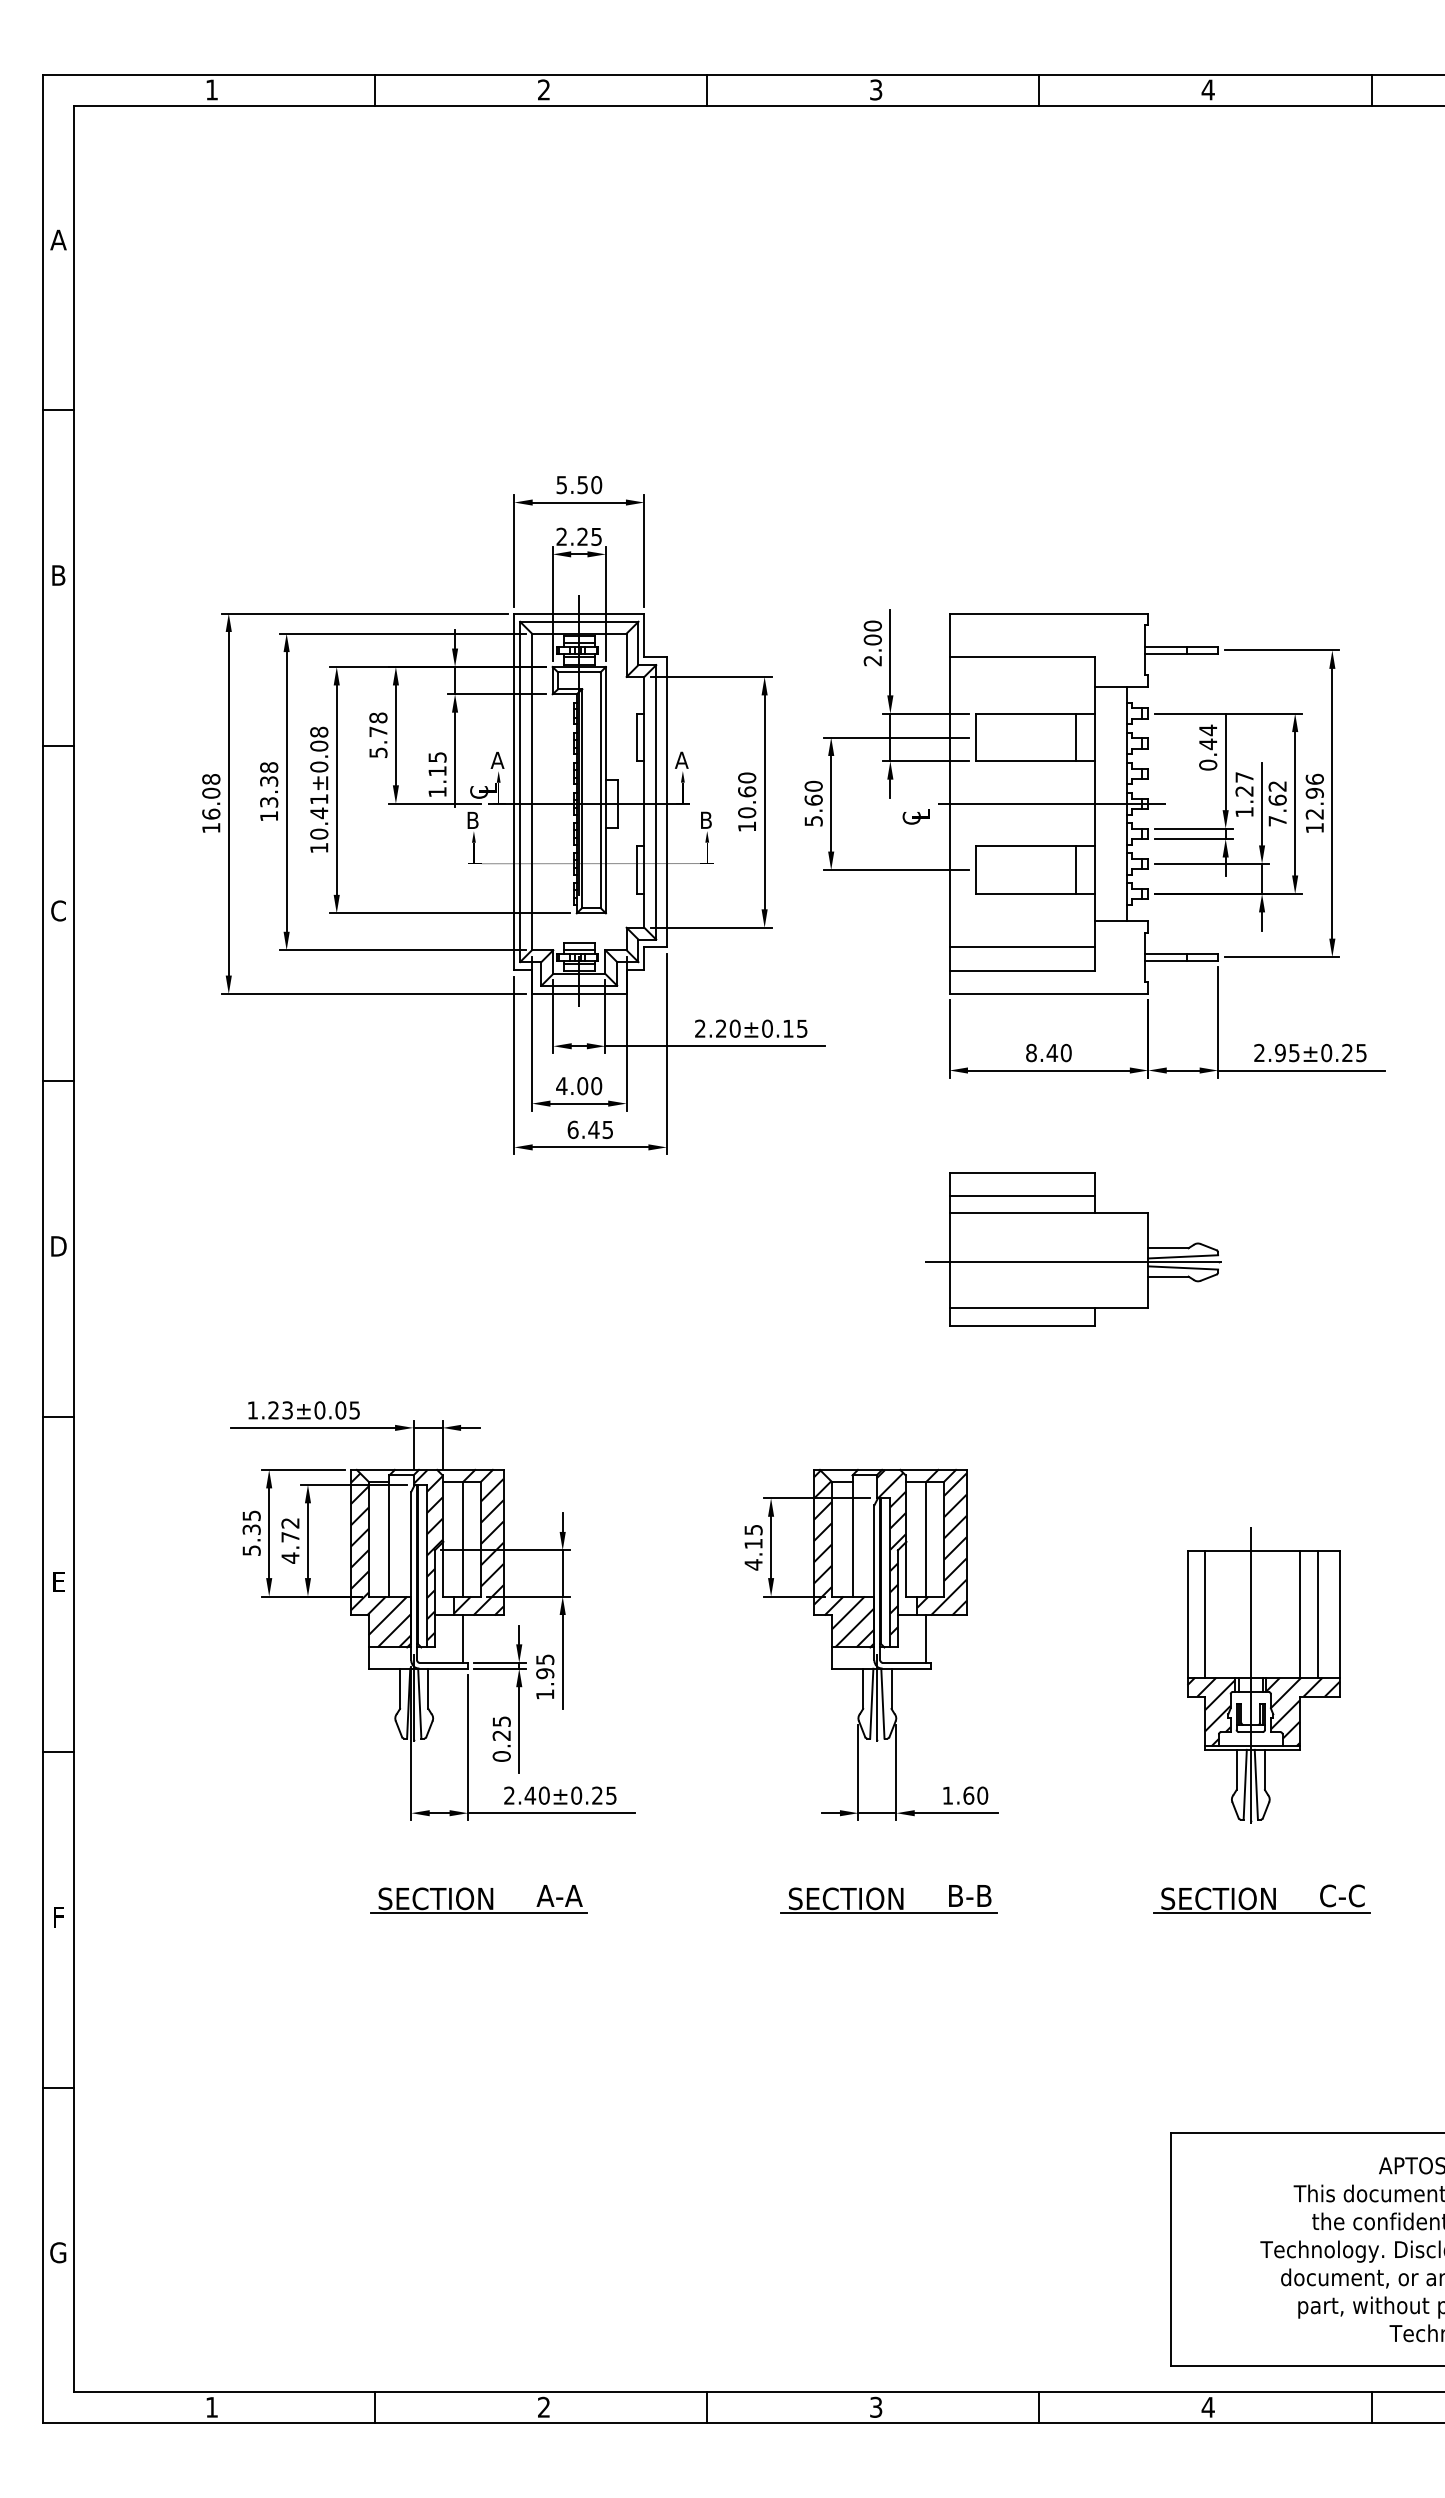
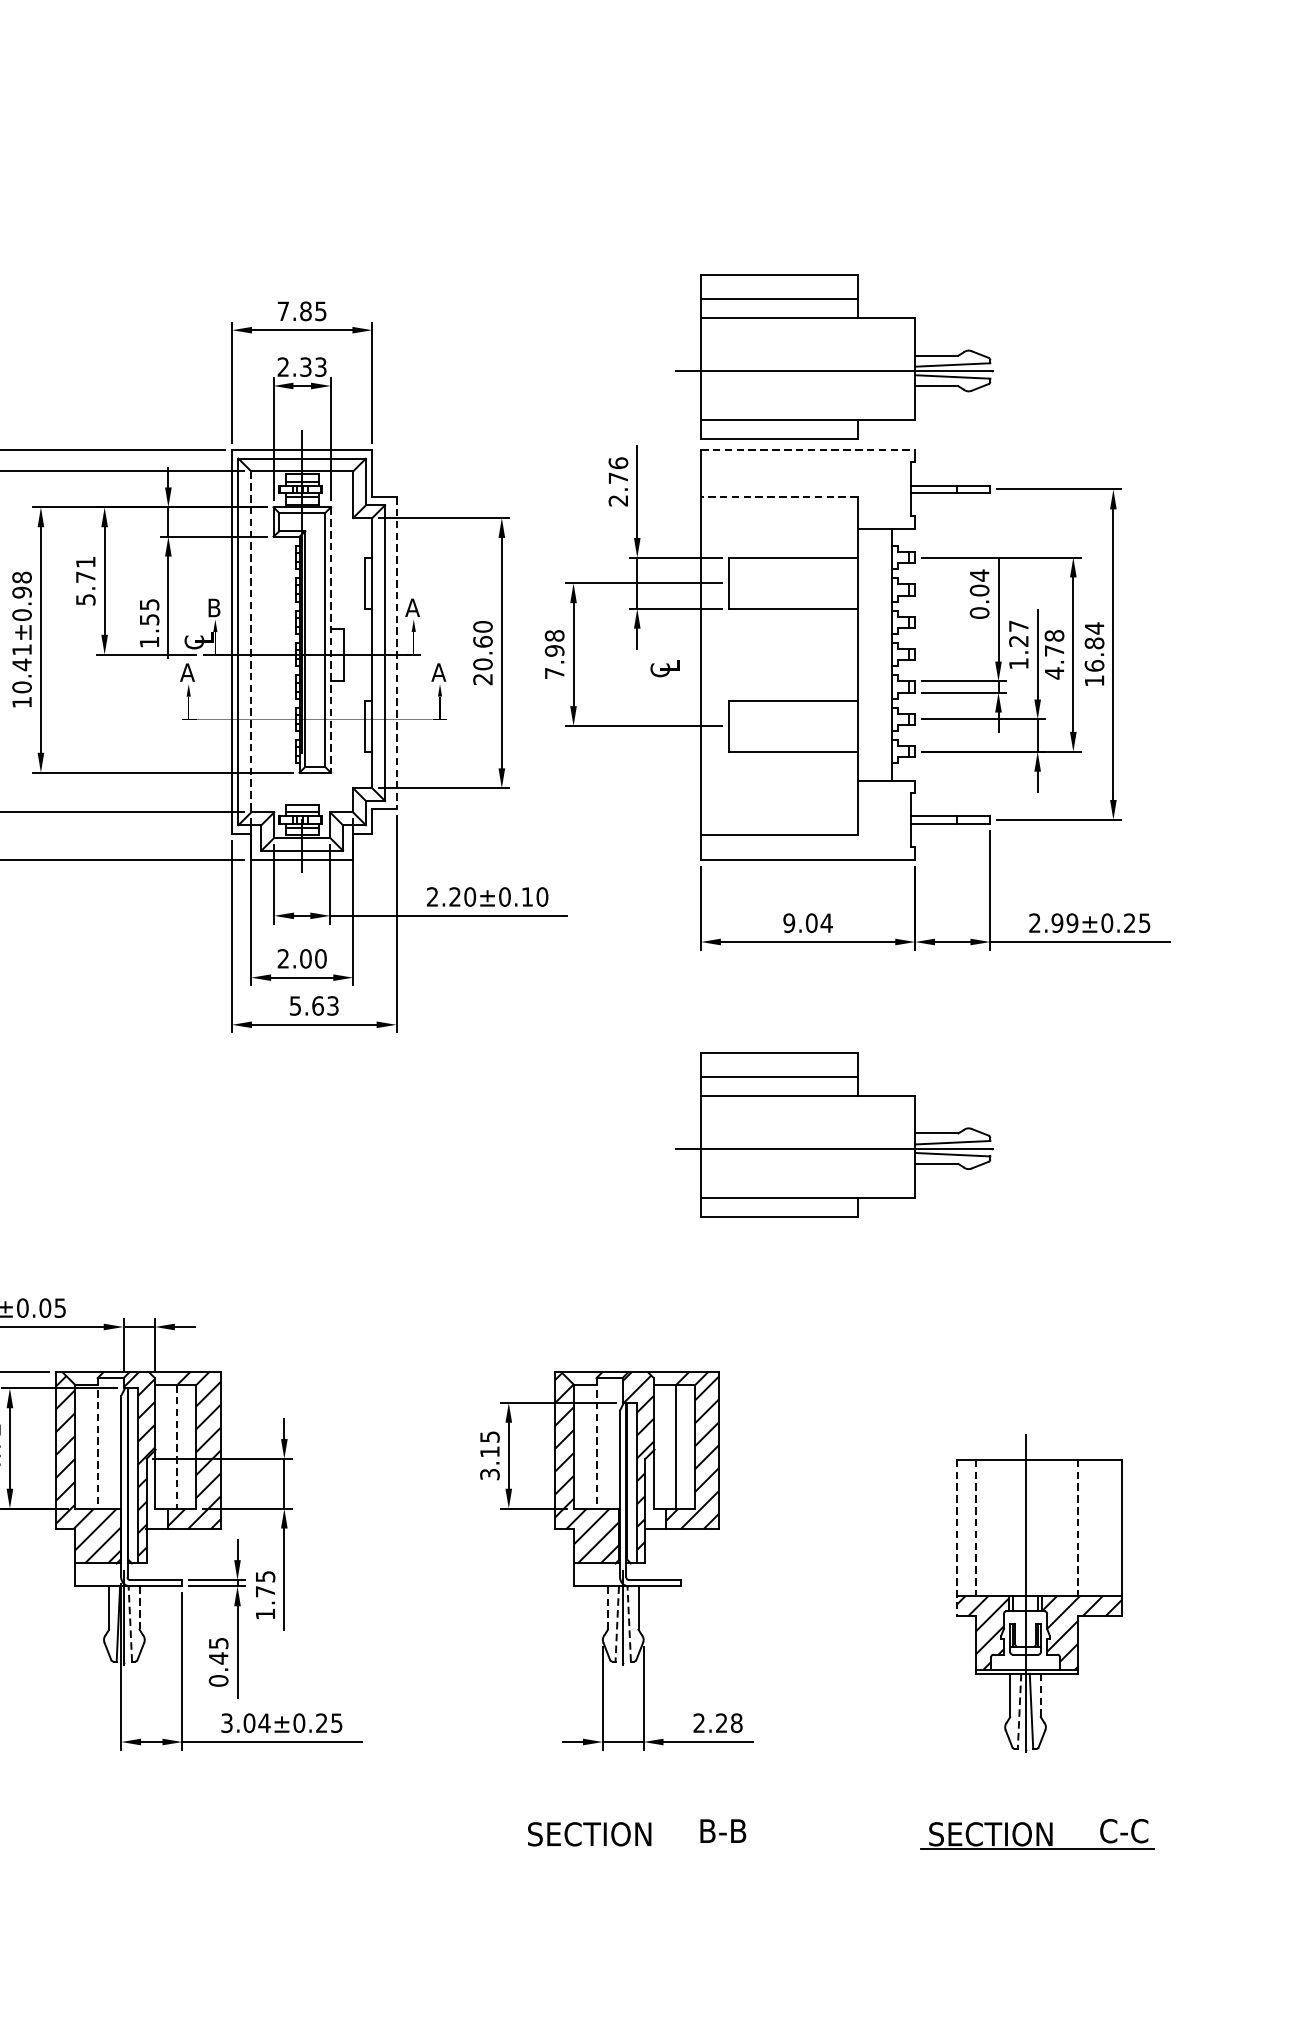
text: (579, 484) -> (302, 310), 5.50 -> 7.85
part: (1073, 527) -> (834, 357), added
text: (589, 536) -> (313, 366), 2.25 -> 2.33
line: (1049, 613) -> (808, 449), solid -> dashed
text: (872, 632) -> (618, 470), 2.00 -> 2.76
line: (1022, 657) -> (779, 497), solid -> dashed
text: (378, 717) -> (85, 561), 5.78 -> 5.71
line: (1076, 737) -> (837, 583), removed
text: (1208, 744) -> (979, 590), 0.44 -> 0.04
text: (319, 745) -> (22, 591), 10.41±0.08 -> 10.41±0.98
text: (497, 759) -> (214, 606), A -> B
text: (437, 771) -> (149, 619), 1.15 -> 1.55
line: (605, 790) -> (330, 640), solid -> dashed
line: (531, 792) -> (250, 642), solid -> dashed
text: (1314, 796) -> (1094, 646), 12.96 -> 16.84
line: (666, 802) -> (396, 653), solid -> dashed
text: (813, 803) -> (554, 654), 5.60 -> 7.98
line: (1052, 803) -> (811, 654), removed
text: (1277, 803) -> (1054, 654), 7.62 -> 4.78
text: (472, 819) -> (187, 671), B -> A
text: (705, 819) -> (438, 671), B -> A
text: (746, 826) -> (482, 679), 10.60 -> 20.60
line: (1076, 869) -> (837, 725), removed
line: (1022, 947) -> (779, 809), removed
text: (801, 1028) -> (541, 896), 2.20±0.15 -> 2.20±0.10
text: (1048, 1052) -> (807, 922), 8.40 -> 9.04
text: (1293, 1052) -> (1071, 922), 2.95±0.25 -> 2.99±0.25
text: (561, 1085) -> (283, 958), 4.00 -> 2.00
text: (590, 1129) -> (314, 1005), 6.45 -> 5.63
line: (389, 1535) -> (97, 1442), solid -> dashed
line: (852, 1535) -> (596, 1442), solid -> dashed
line: (463, 1539) -> (177, 1447), solid -> dashed
text: (753, 1564) -> (489, 1474), 4.15 -> 3.15
line: (1205, 1614) -> (976, 1527), solid -> dashed
line: (1299, 1614) -> (1078, 1527), solid -> dashed
line: (1317, 1614) -> (1097, 1527), removed
line: (1187, 1623) -> (957, 1537), solid -> dashed
line: (463, 1638) -> (177, 1553), removed
line: (926, 1638) -> (676, 1553), removed
text: (545, 1673) -> (265, 1591), 1.95 -> 1.75
line: (863, 1688) -> (608, 1607), solid -> dashed
line: (428, 1689) -> (139, 1608), solid -> dashed
line: (419, 1703) -> (130, 1623), solid -> dashed
line: (871, 1703) -> (616, 1623), solid -> dashed
line: (882, 1703) -> (628, 1623), solid -> dashed
text: (501, 1735) -> (218, 1658), 0.25 -> 0.45
line: (1265, 1770) -> (1041, 1696), solid -> dashed
line: (1245, 1784) -> (1019, 1711), solid -> dashed
text: (527, 1795) -> (246, 1722), 2.40±0.25 -> 3.04±0.25
text: (965, 1795) -> (718, 1722), 1.60 -> 2.28
part: (478, 1899) -> (193, 1834), removed
line: (889, 1912) -> (636, 1848), removed

